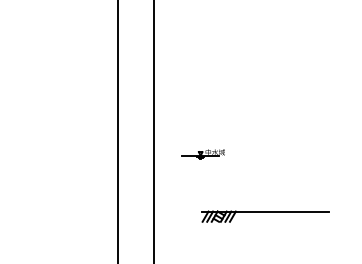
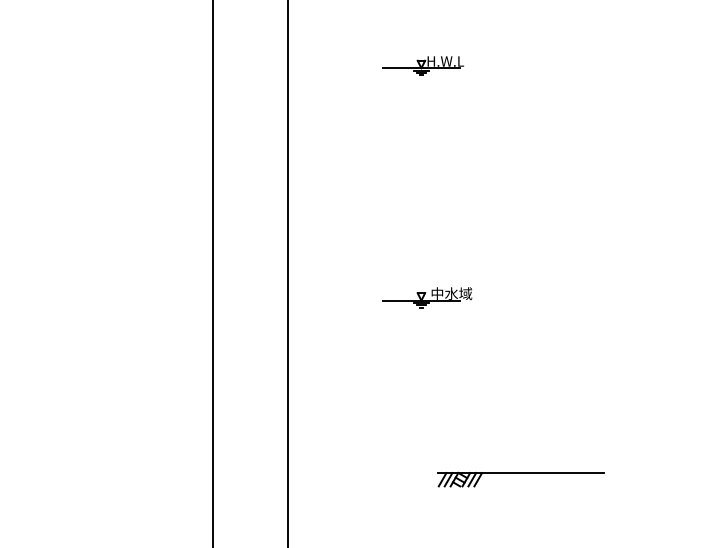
part: (217, 18) -> (421, 66), added
part: (202, 154) -> (425, 298), moved
part: (264, 216) -> (518, 479), size x0.62

